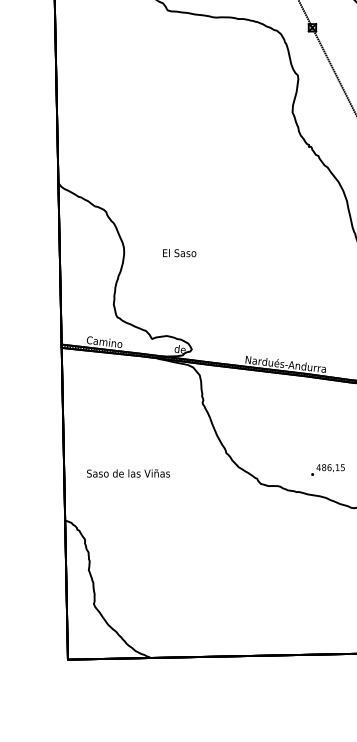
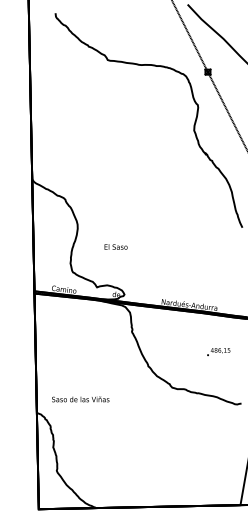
text: (178, 252) -> (115, 246), moved
text: (327, 469) -> (218, 351), moved
text: (128, 473) -> (80, 399), moved

